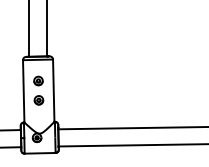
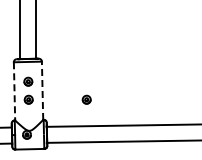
line: (53, 90) -> (42, 90), solid -> dashed
line: (23, 91) -> (14, 91), solid -> dashed
part: (100, 100) -> (86, 99), added

